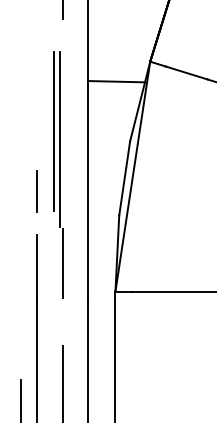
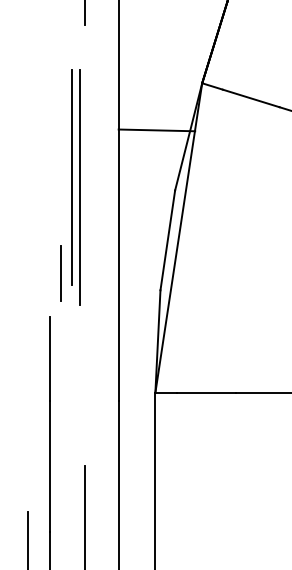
line: (116, 81) -> (156, 130), moved
line: (36, 191) -> (59, 272), moved
line: (62, 262) -> (84, 353), removed

